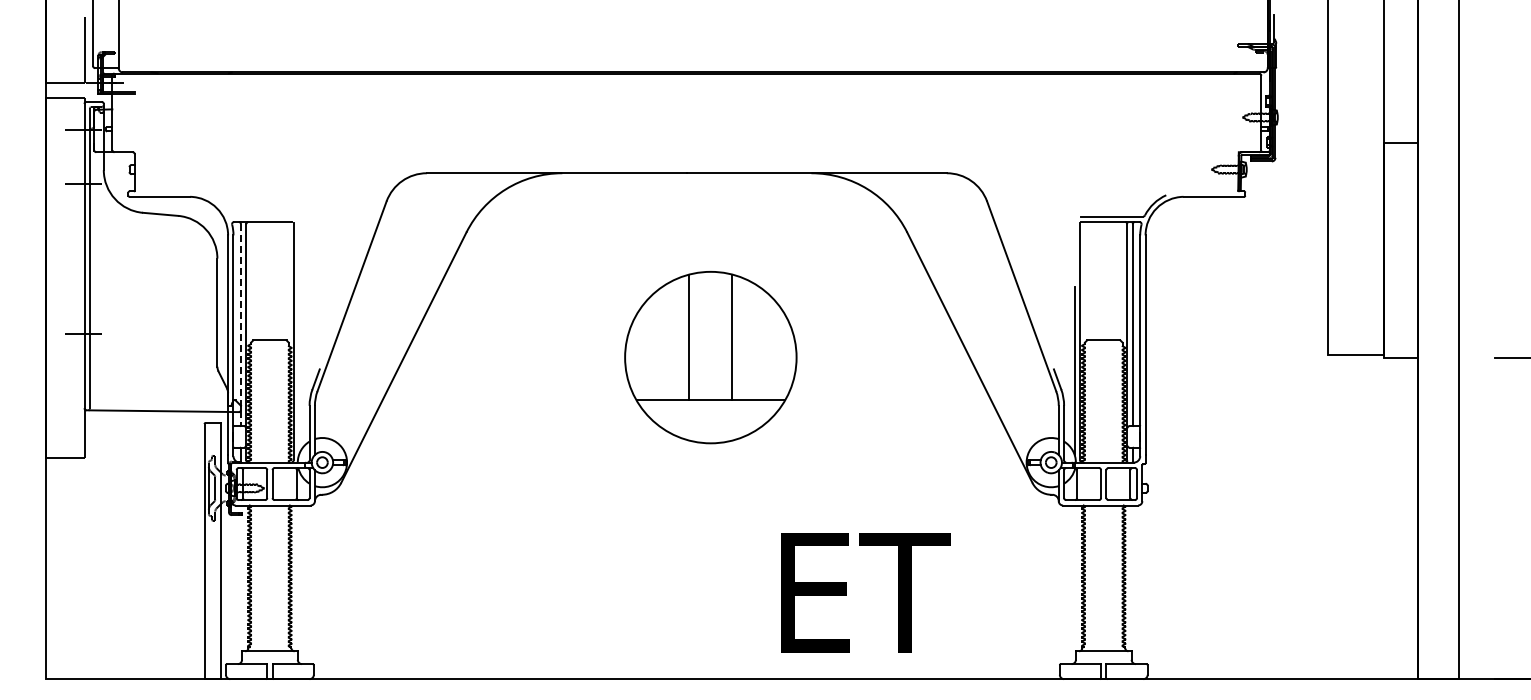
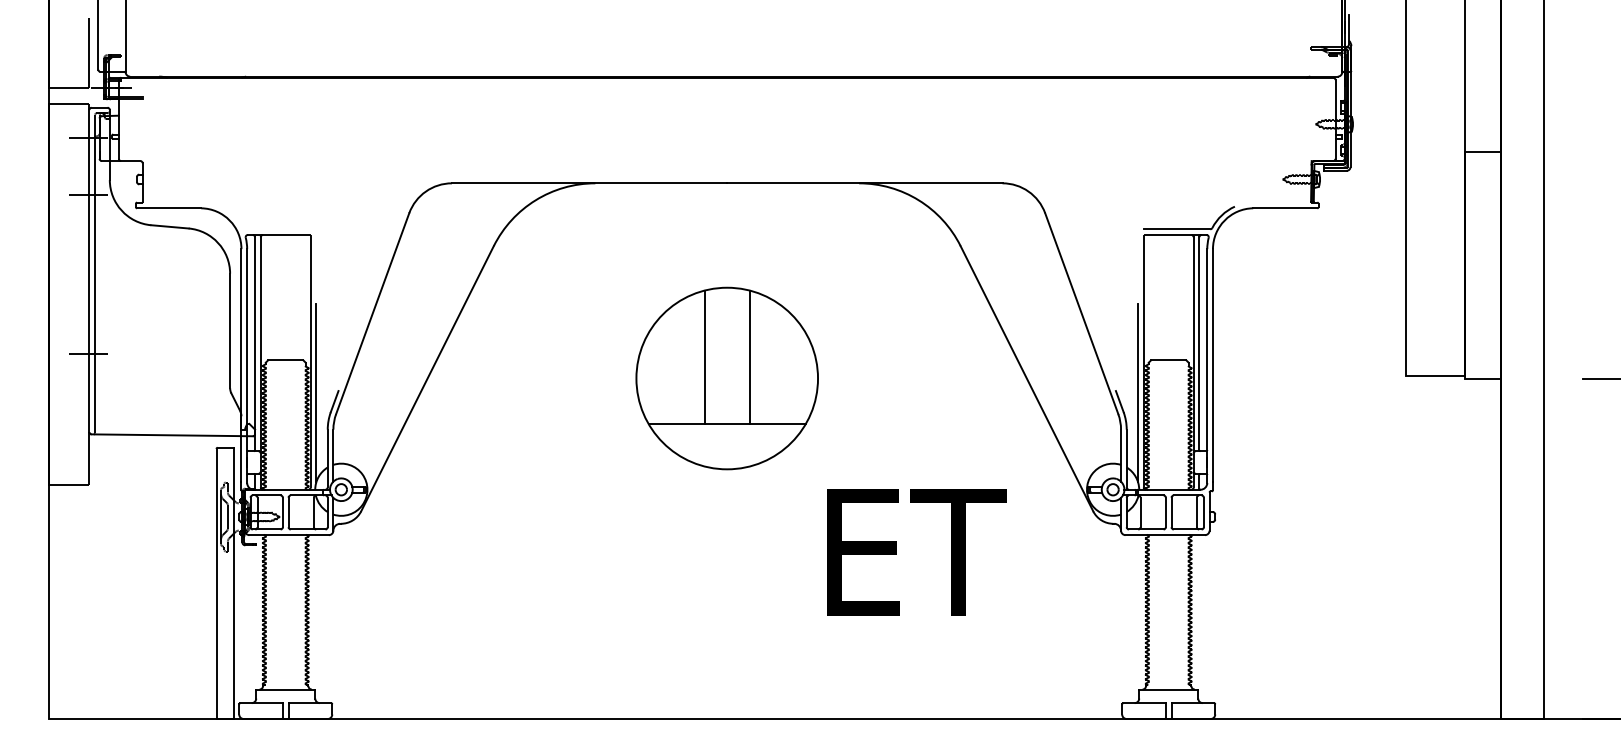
line: (240, 325) -> (254, 344), dashed -> solid
part: (710, 357) -> (726, 378), moved
line: (298, 370) -> (315, 392), added
text: (865, 592) -> (916, 552), moved

